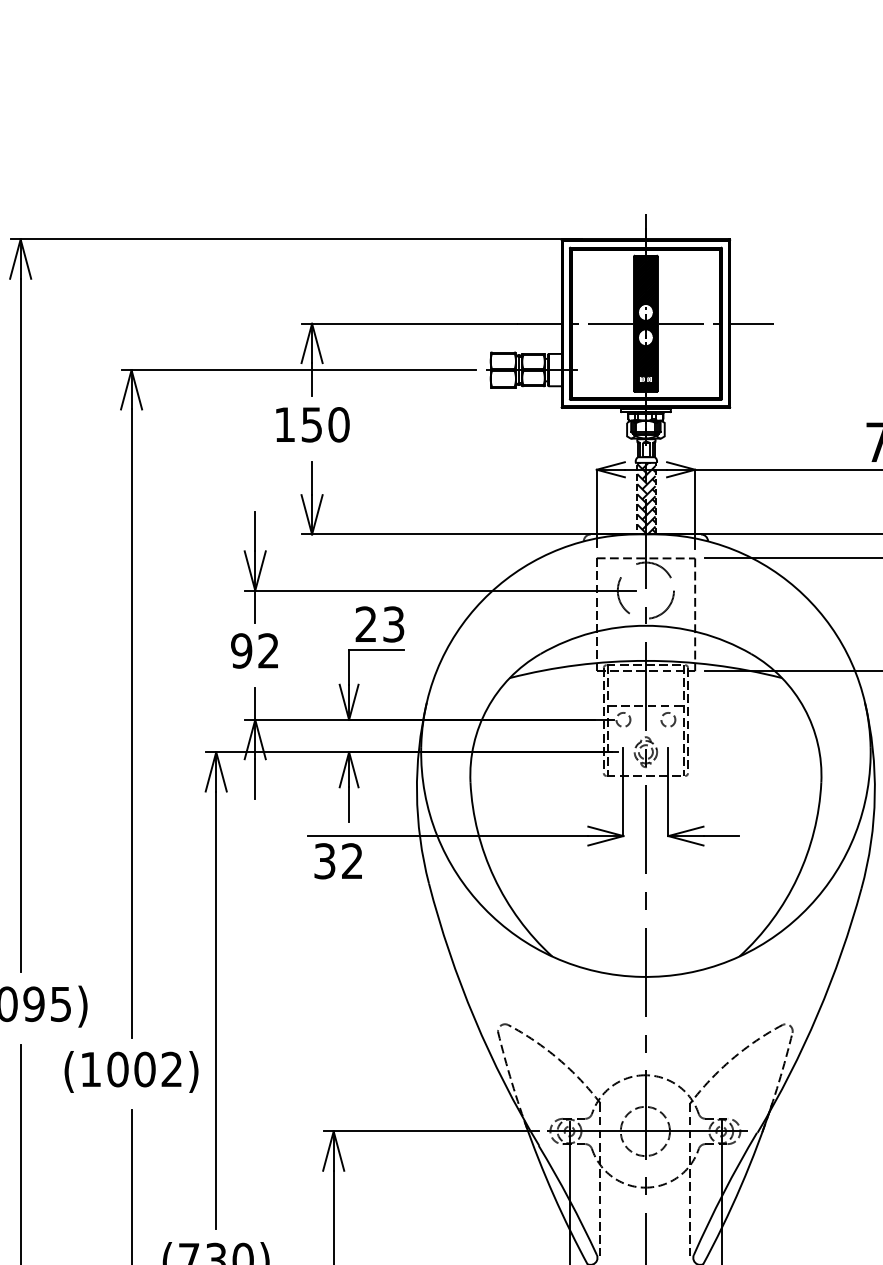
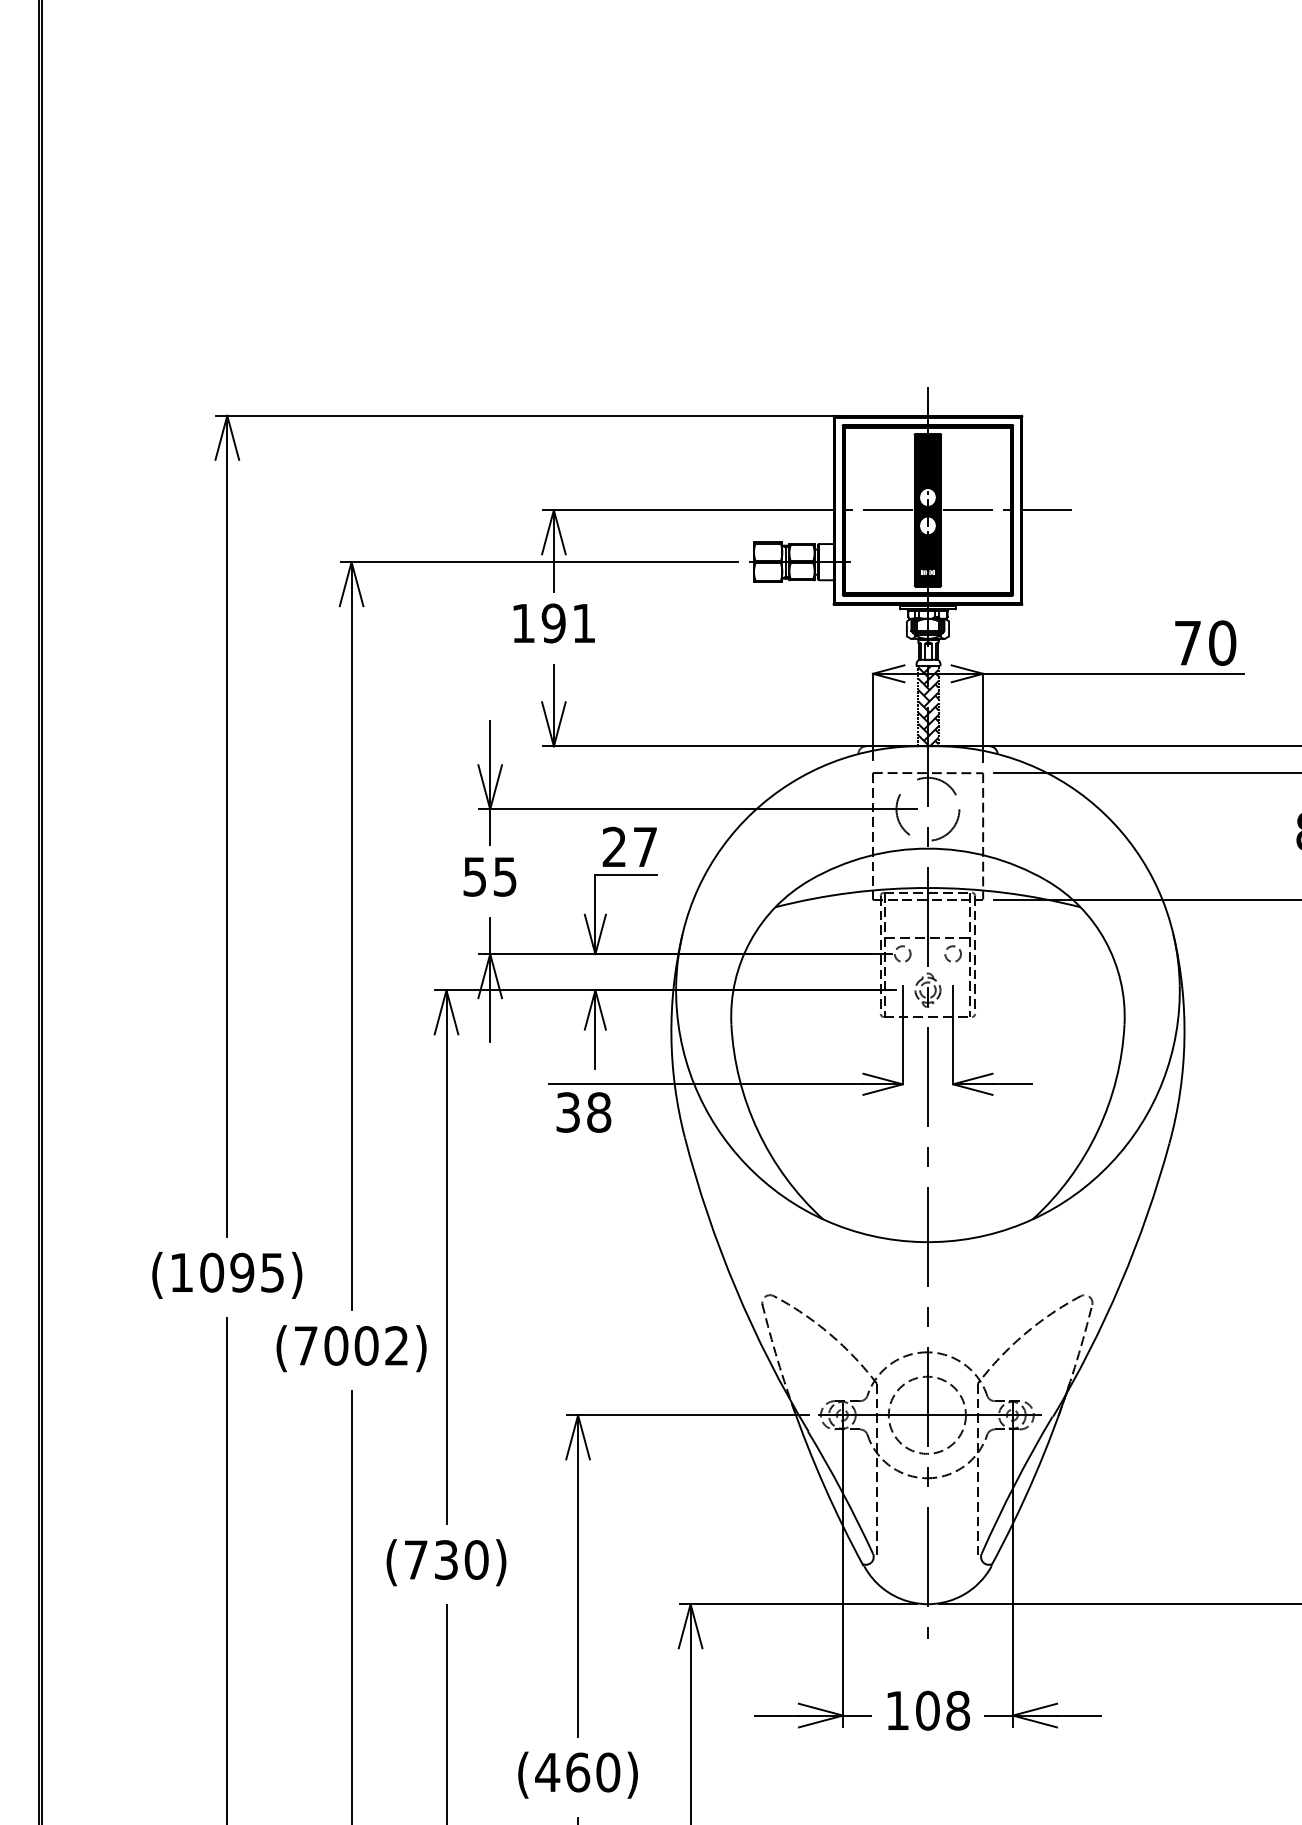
text: (325, 424) -> (568, 623), 150 -> 191
text: (393, 623) -> (645, 846), 23 -> 27
text: (254, 650) -> (489, 876), 92 -> 55
text: (352, 861) -> (599, 1112), 32 -> 38
text: (91, 1069) -> (306, 1345), (1002) -> (7002)
circle: (644, 1130) -> (926, 1414), size x1.4

